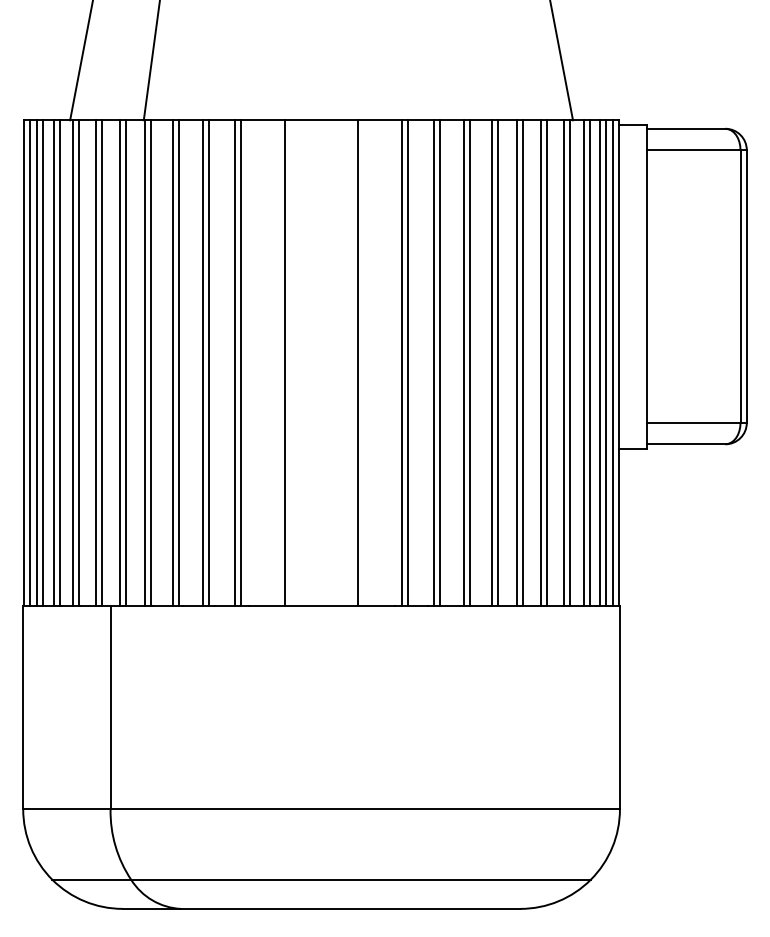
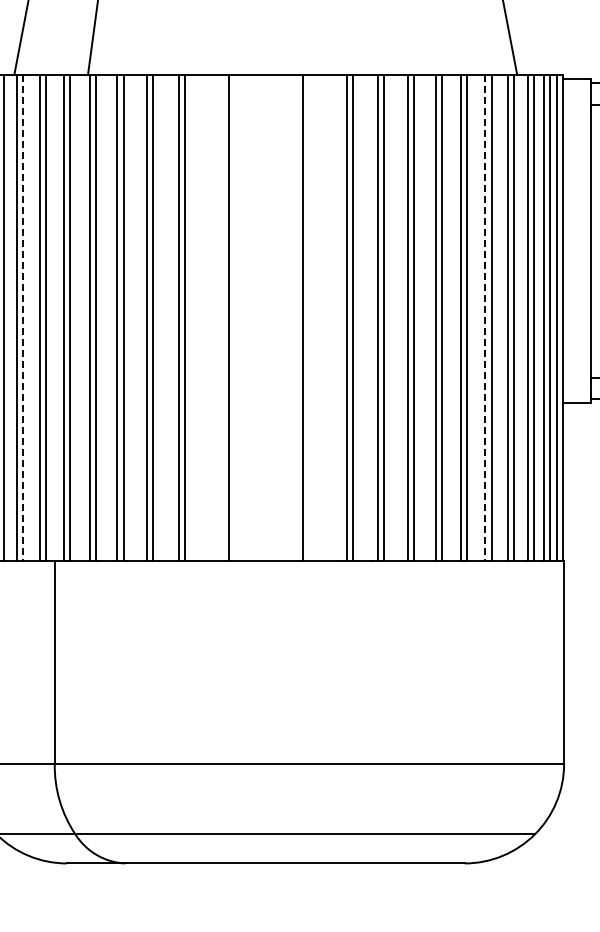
line: (79, 363) -> (23, 318), solid -> dashed
line: (541, 363) -> (485, 318), solid -> dashed

